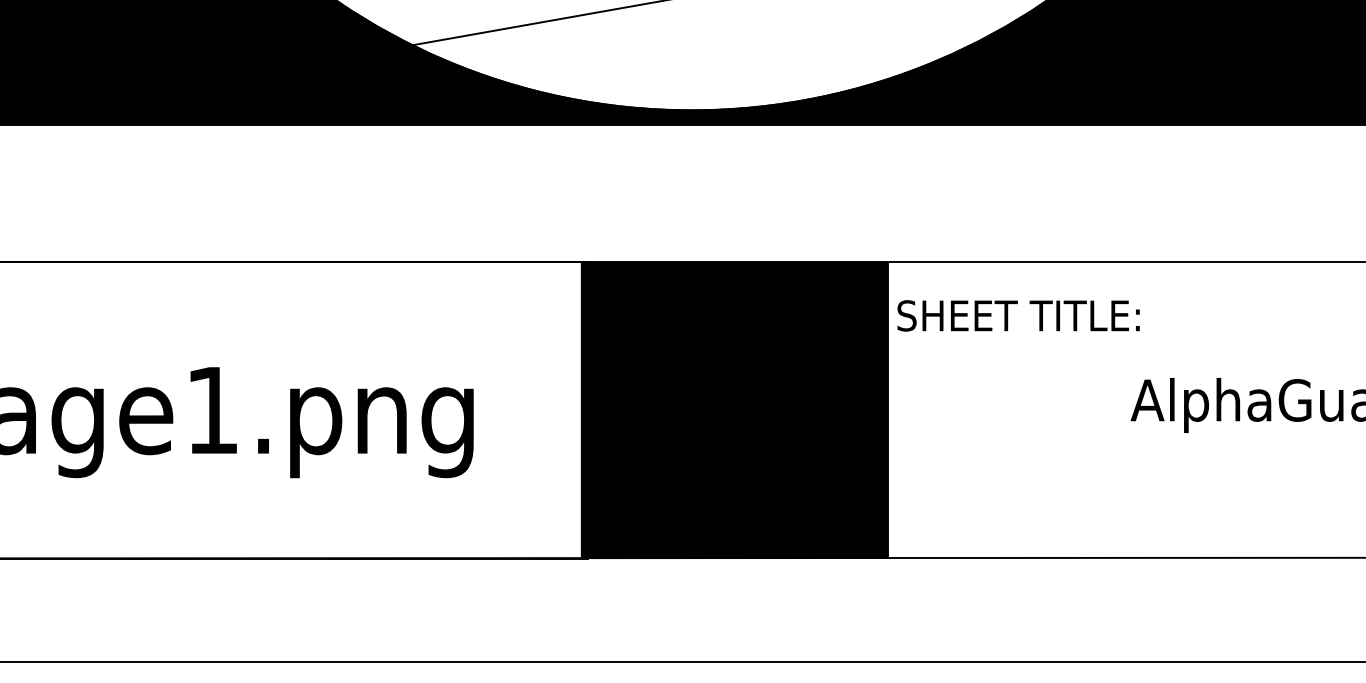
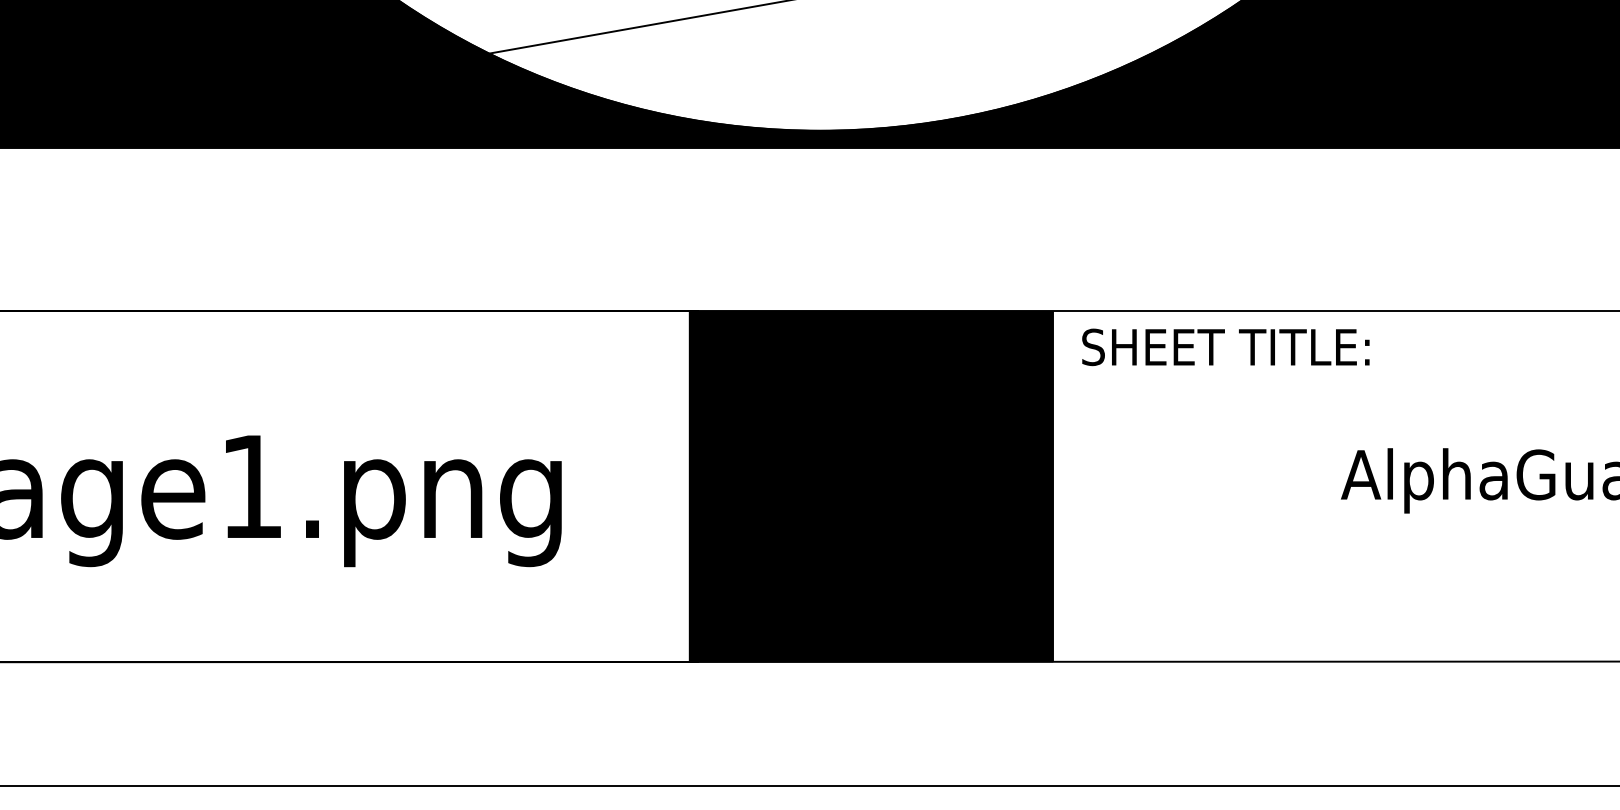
text: (1018, 315) -> (1225, 346), moved

